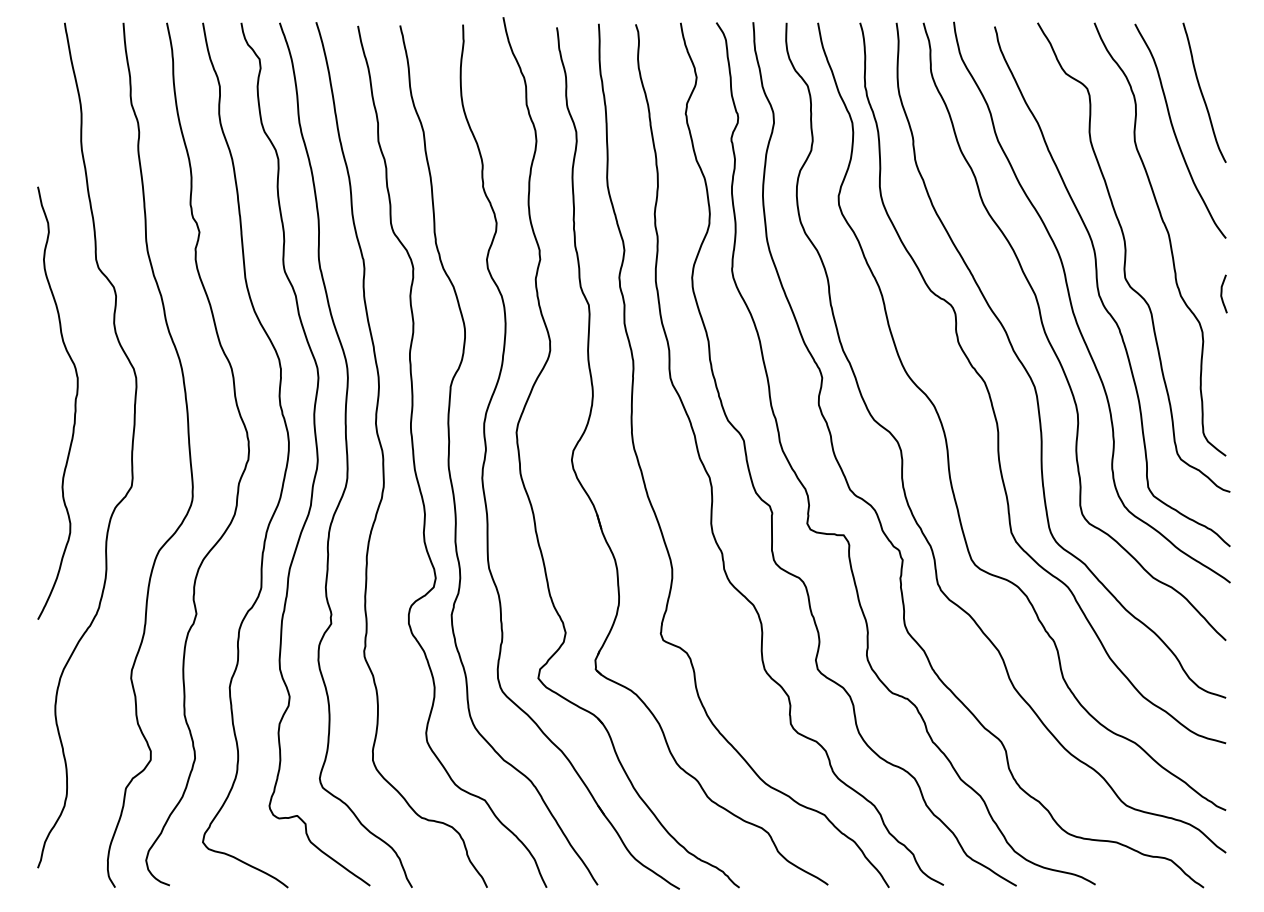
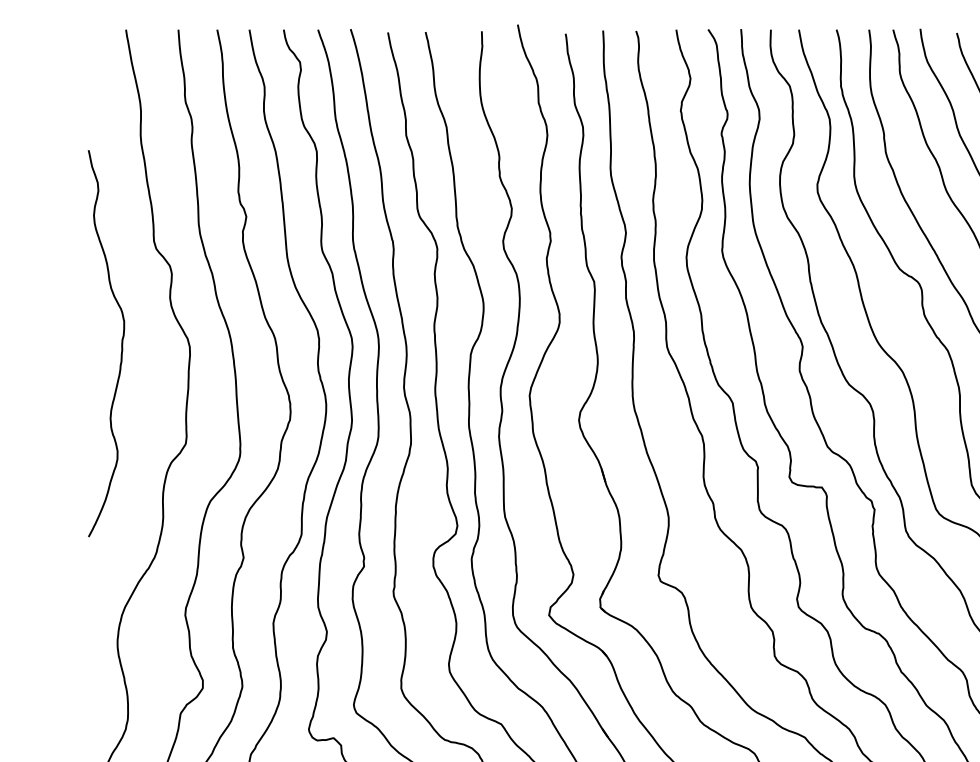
part: (74, 402) -> (121, 342), moved

